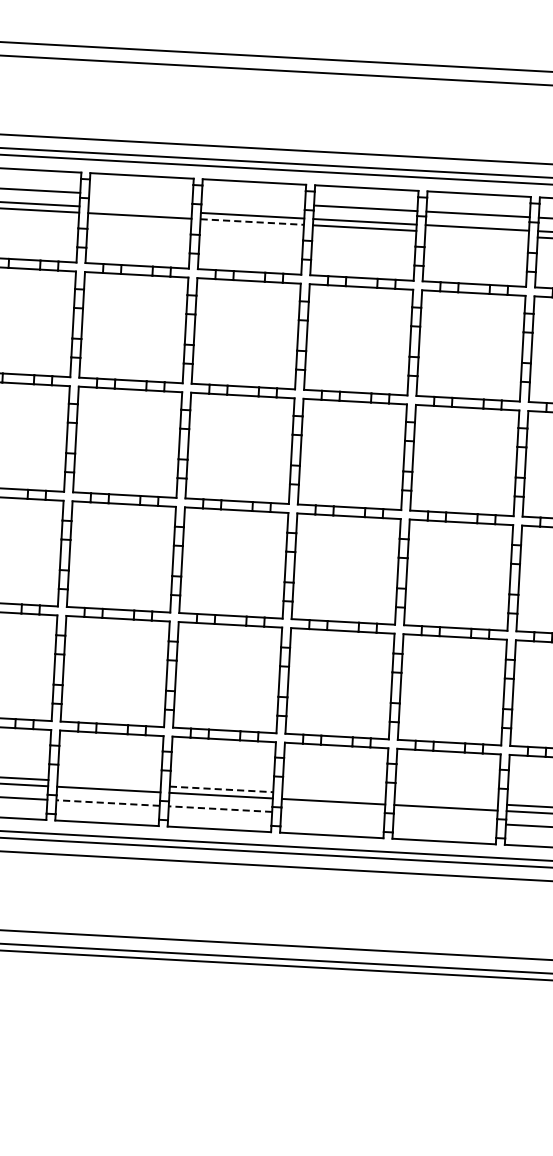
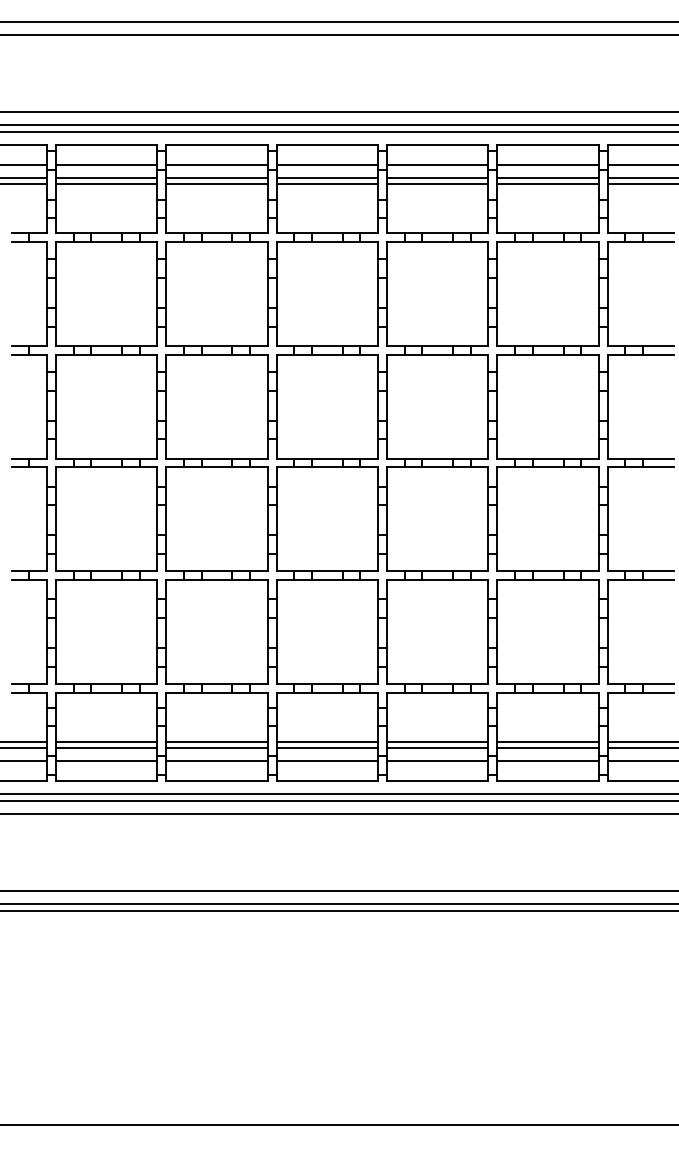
line: (140, 196) -> (216, 165), added
line: (253, 202) -> (327, 165), added
line: (139, 209) -> (216, 178), added
line: (252, 222) -> (327, 184), dashed -> solid
line: (476, 234) -> (547, 184), added
line: (108, 783) -> (216, 741), added
line: (221, 789) -> (327, 741), dashed -> solid
line: (333, 795) -> (437, 741), added
line: (445, 801) -> (547, 741), added
line: (107, 802) -> (216, 760), dashed -> solid
line: (220, 808) -> (327, 760), dashed -> solid
line: (332, 814) -> (437, 760), added
line: (444, 820) -> (547, 760), added

